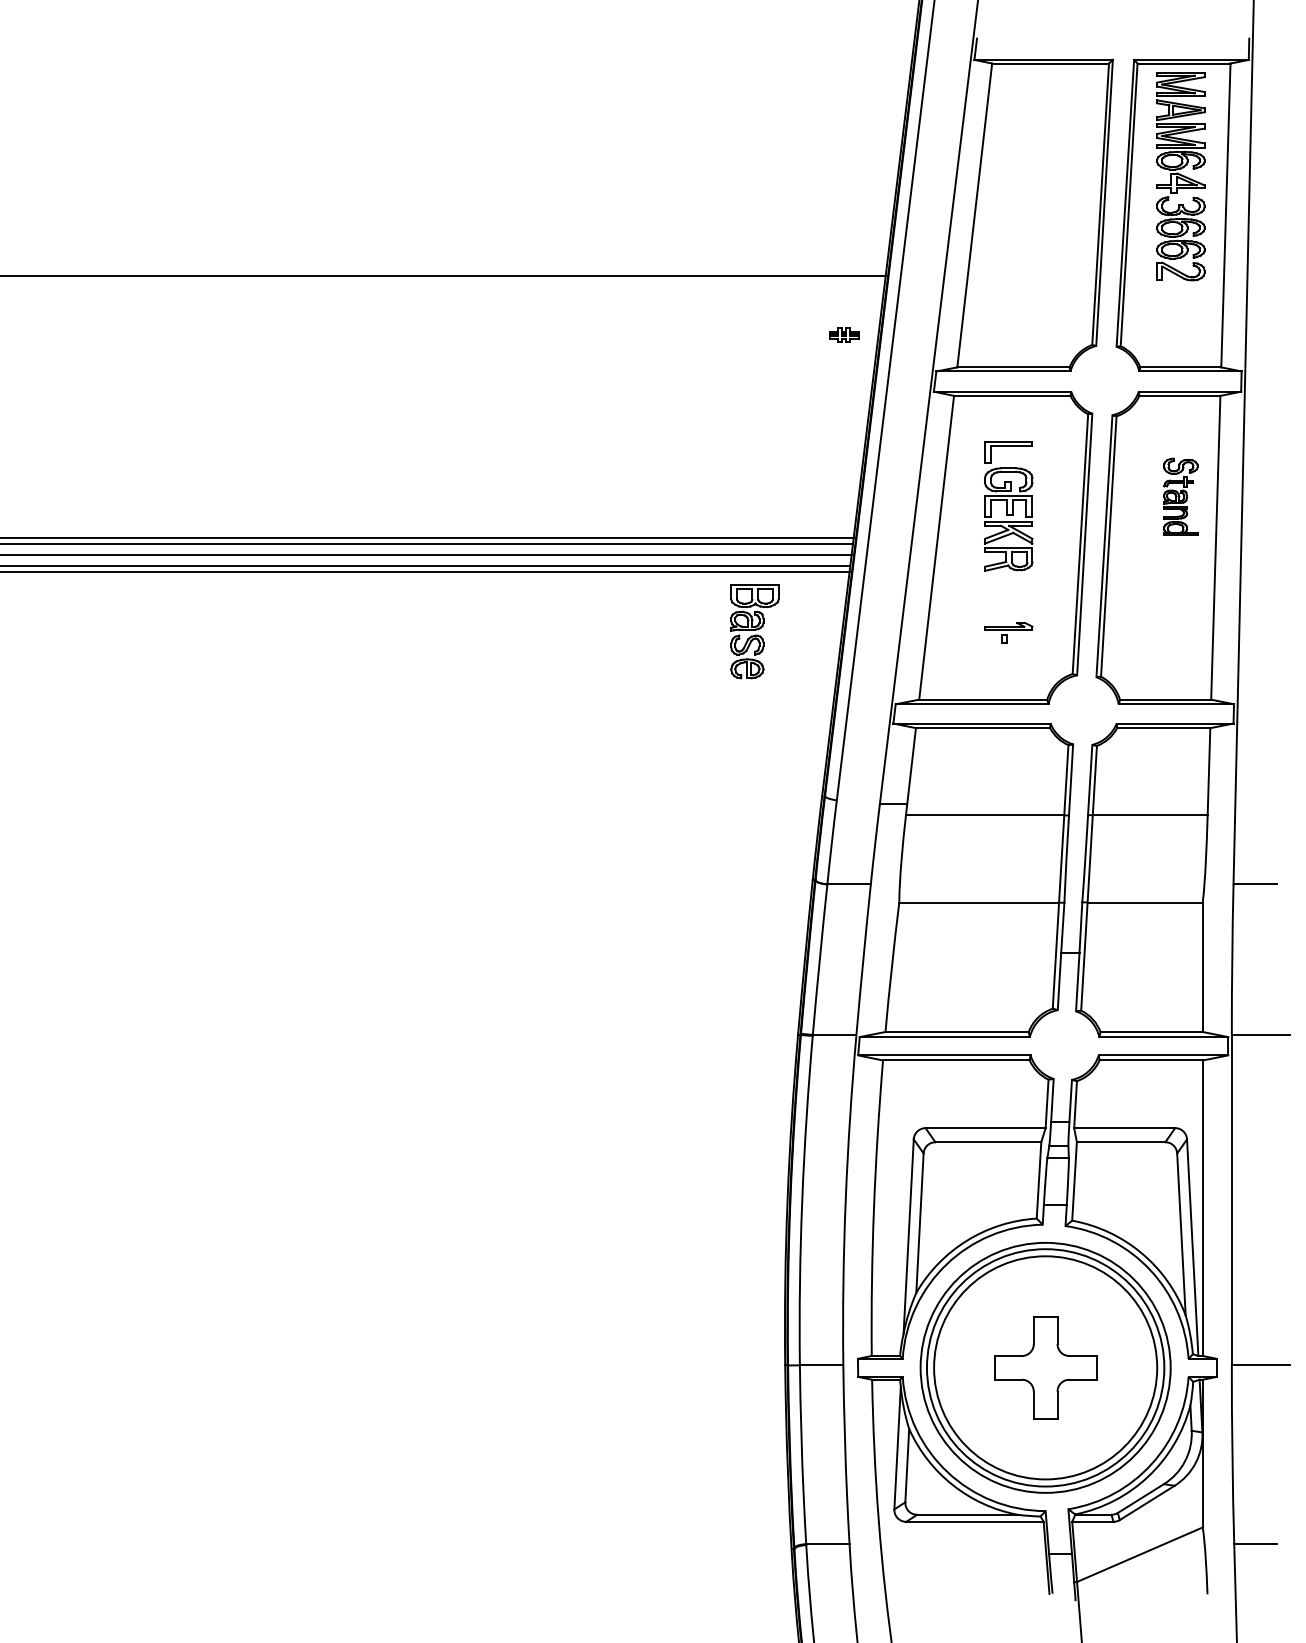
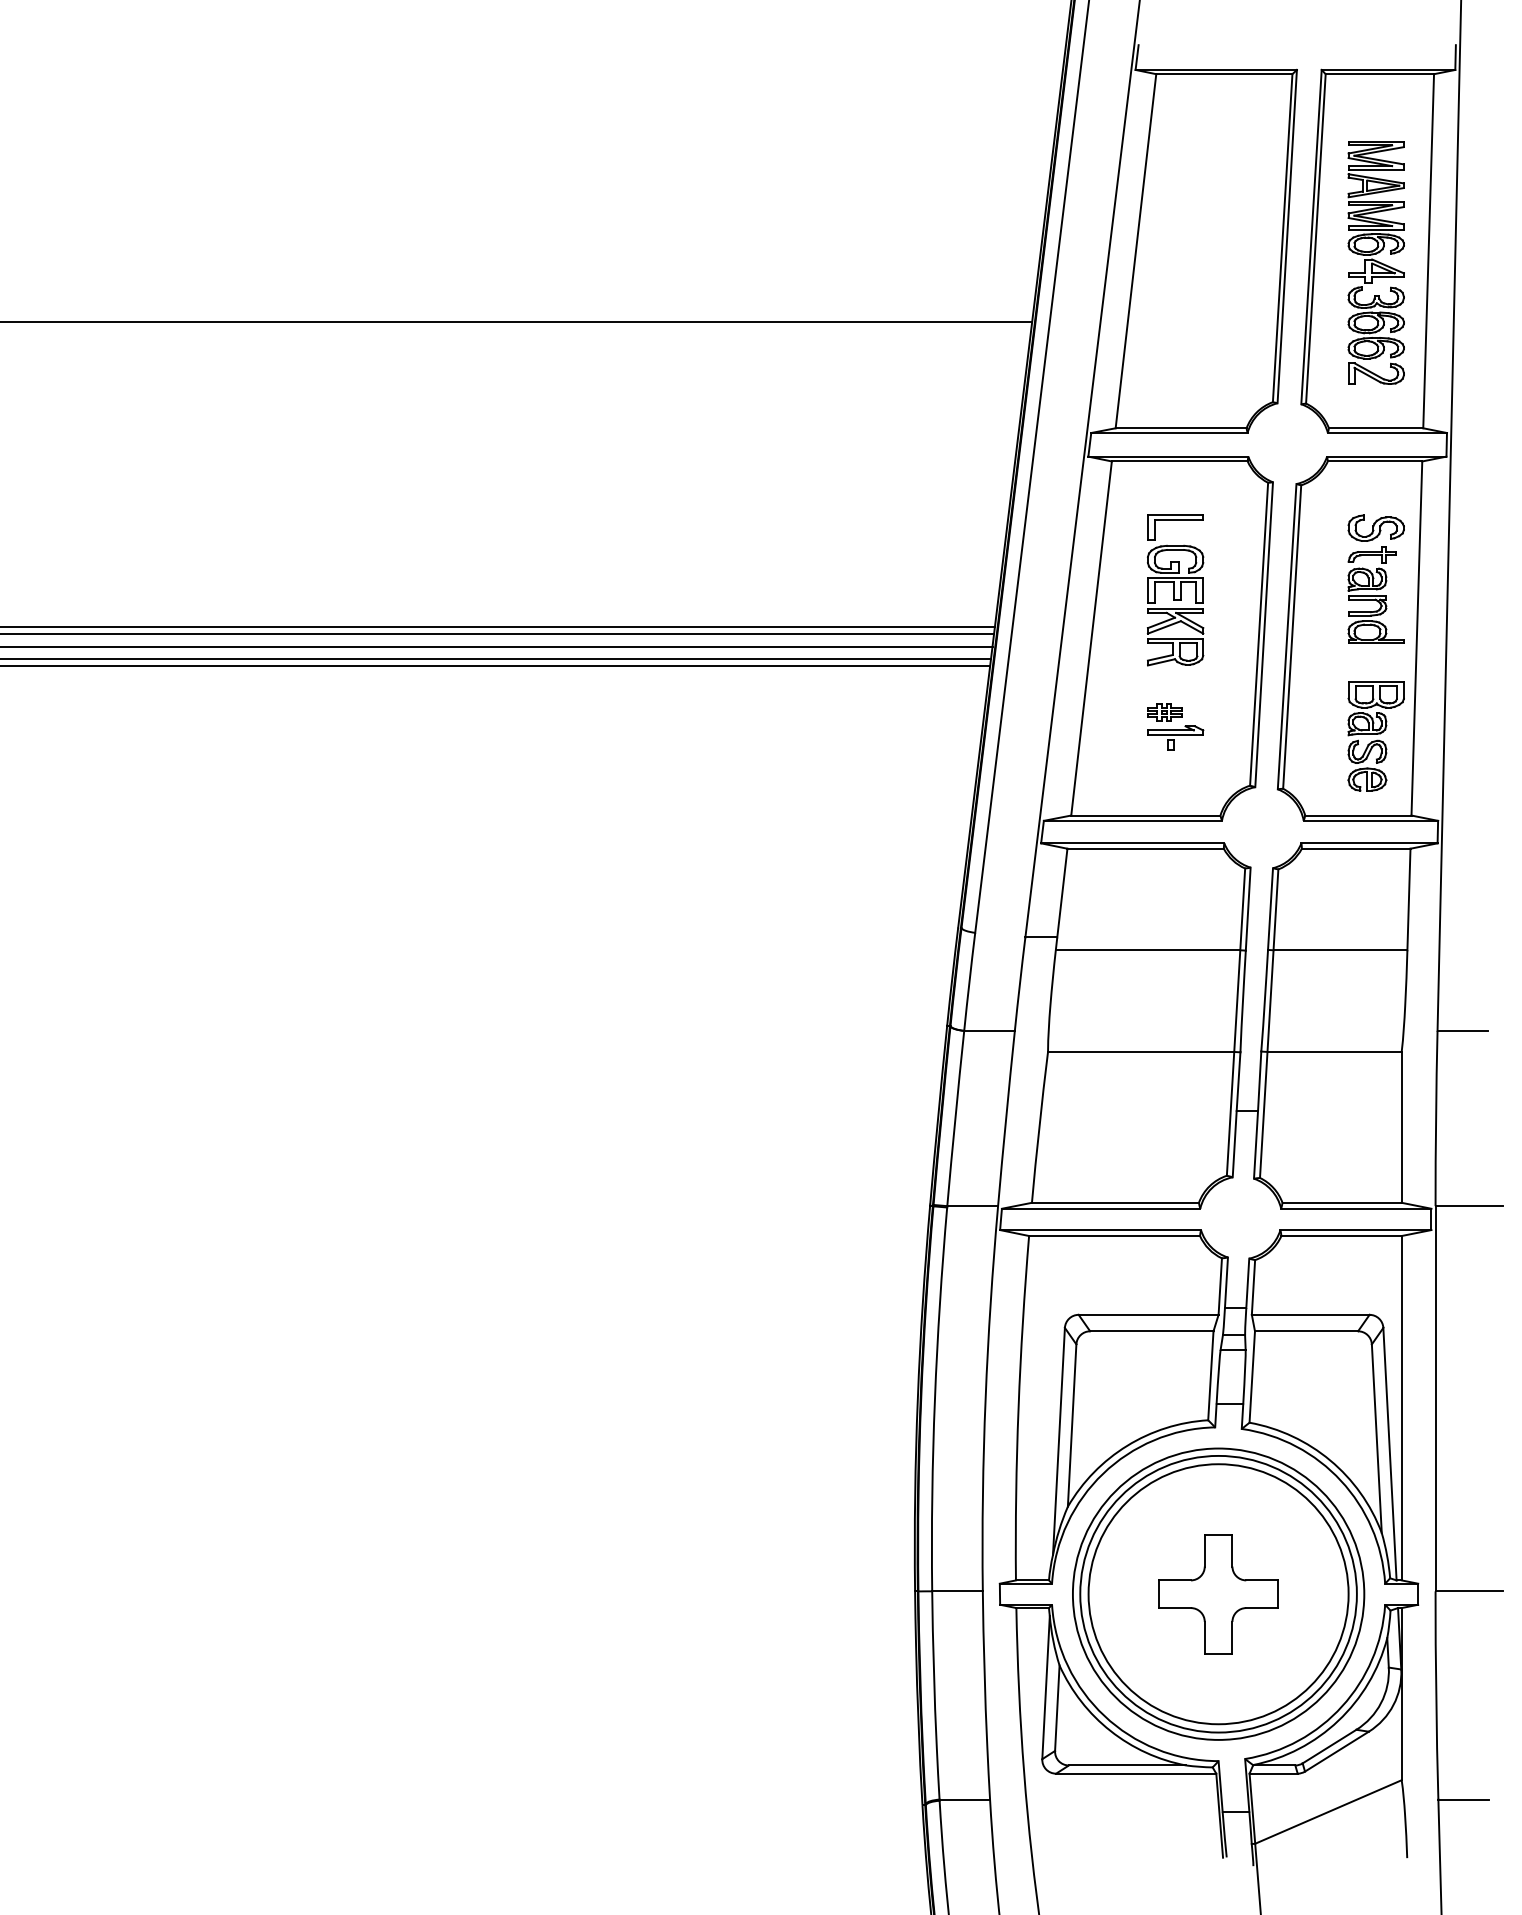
part: (1180, 176) -> (1375, 262), moved
part: (844, 334) -> (1164, 711), moved
part: (1180, 496) -> (1375, 578), size x1.43
part: (754, 631) -> (1375, 736), moved

